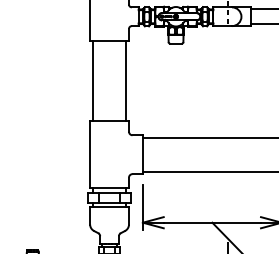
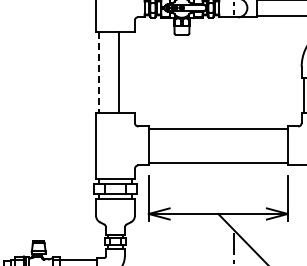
line: (92, 81) -> (98, 72), solid -> dashed
line: (126, 81) -> (119, 72), moved

